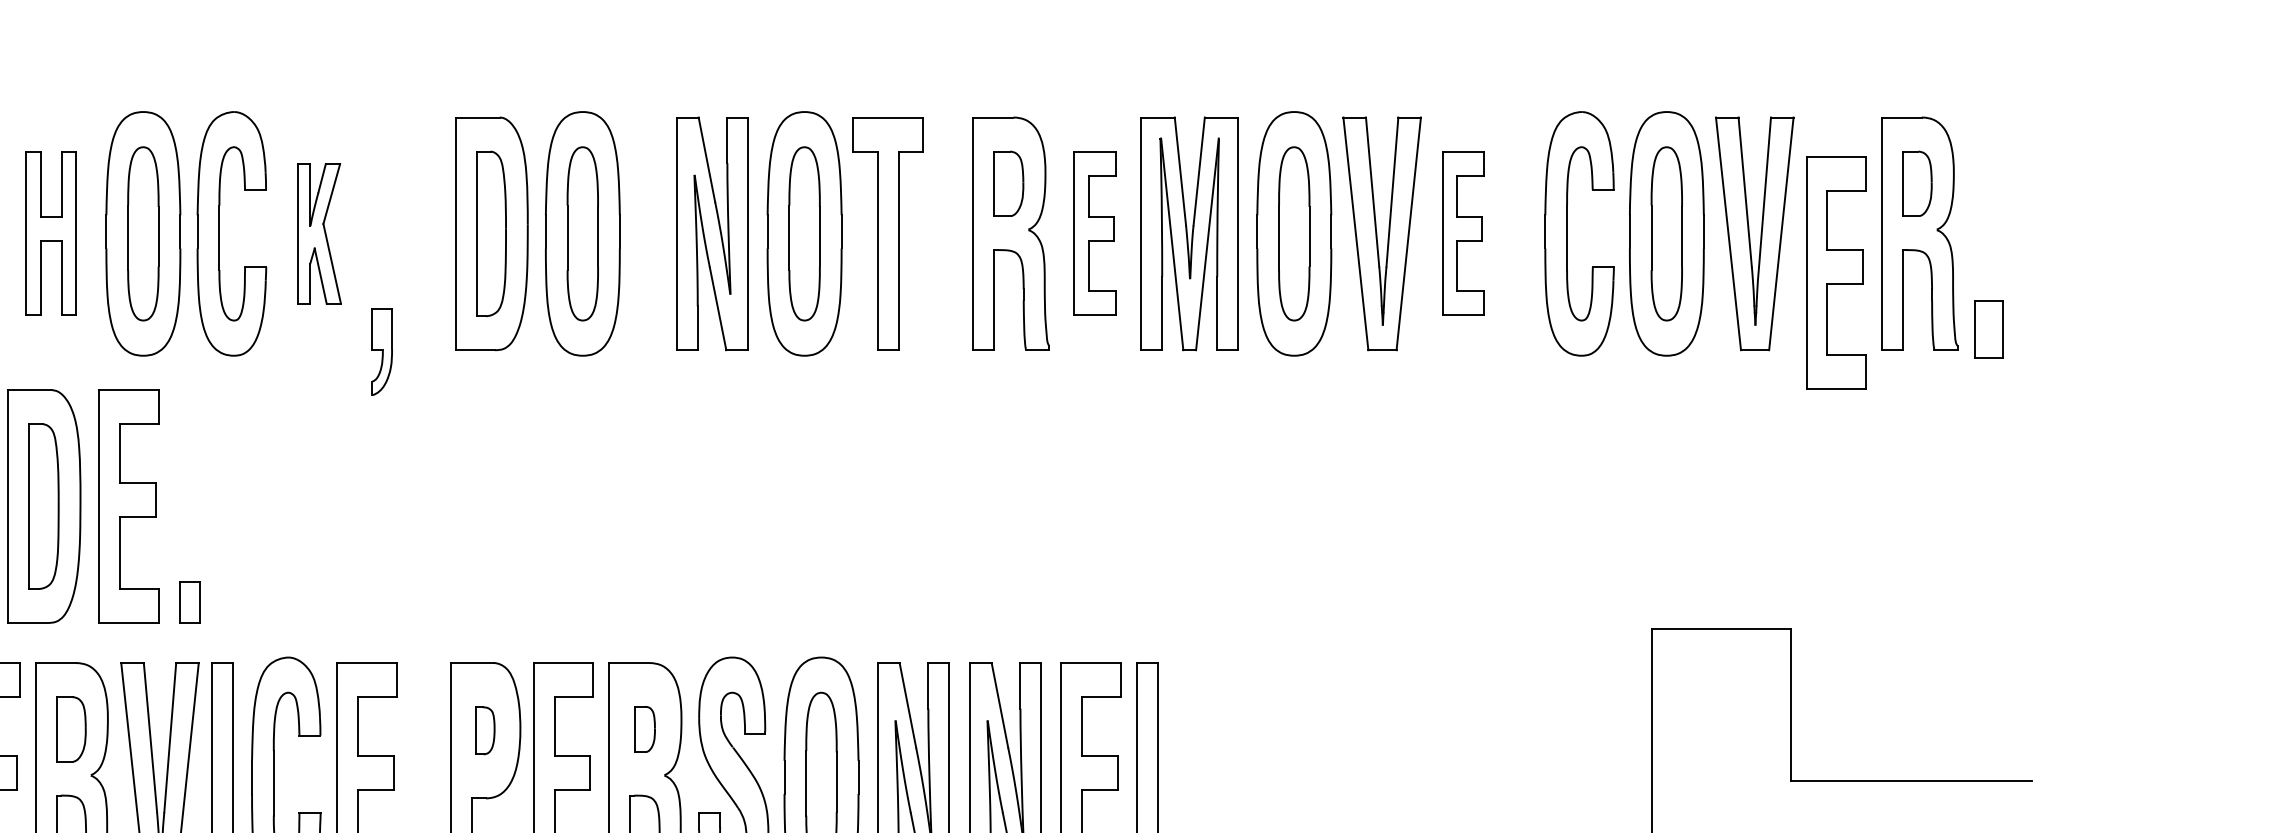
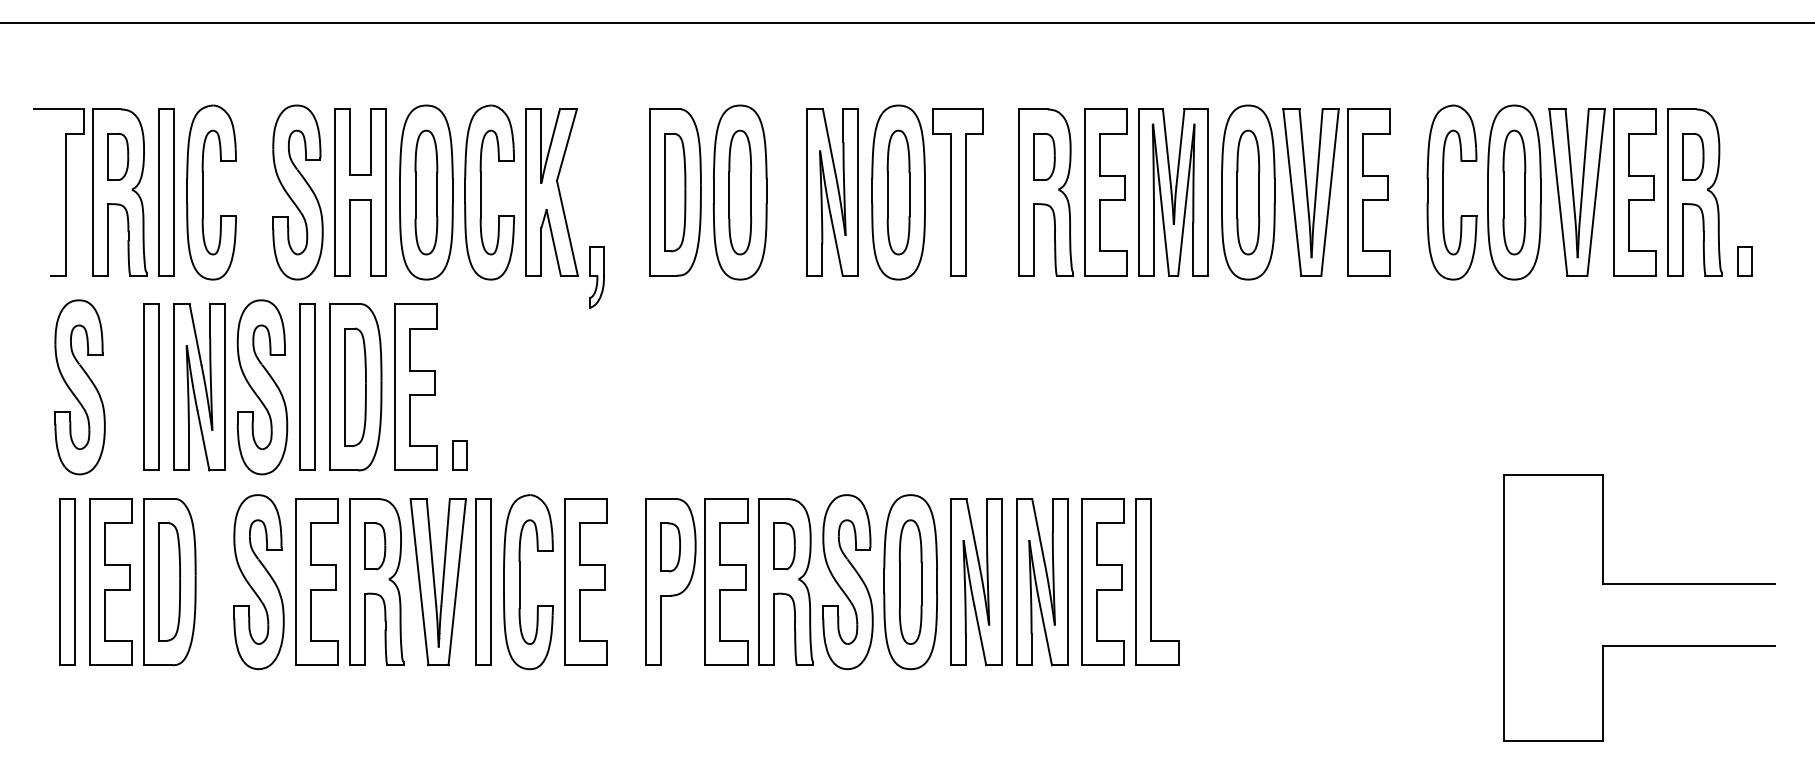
part: (51, 233) -> (360, 192), size x1.43
part: (318, 233) -> (551, 192), size x1.67
part: (1094, 233) -> (1105, 192), size x1.43
part: (1462, 233) -> (1368, 192), size x1.43
part: (1835, 272) -> (1634, 192), moved
part: (1989, 330) -> (1744, 261), size x0.71
part: (644, 729) -> (784, 546), size x1.43
part: (485, 730) -> (670, 547), size x1.43

